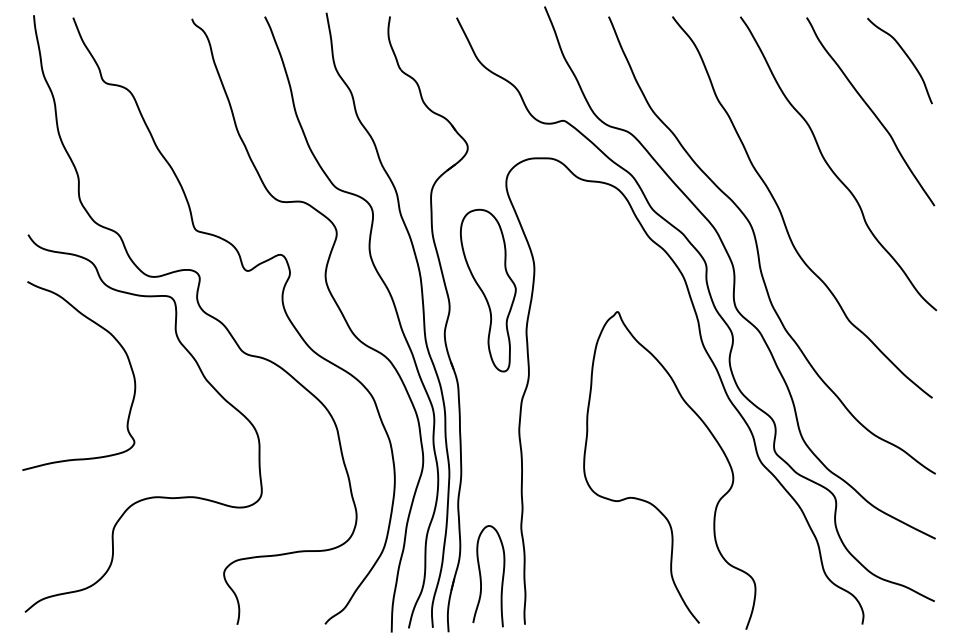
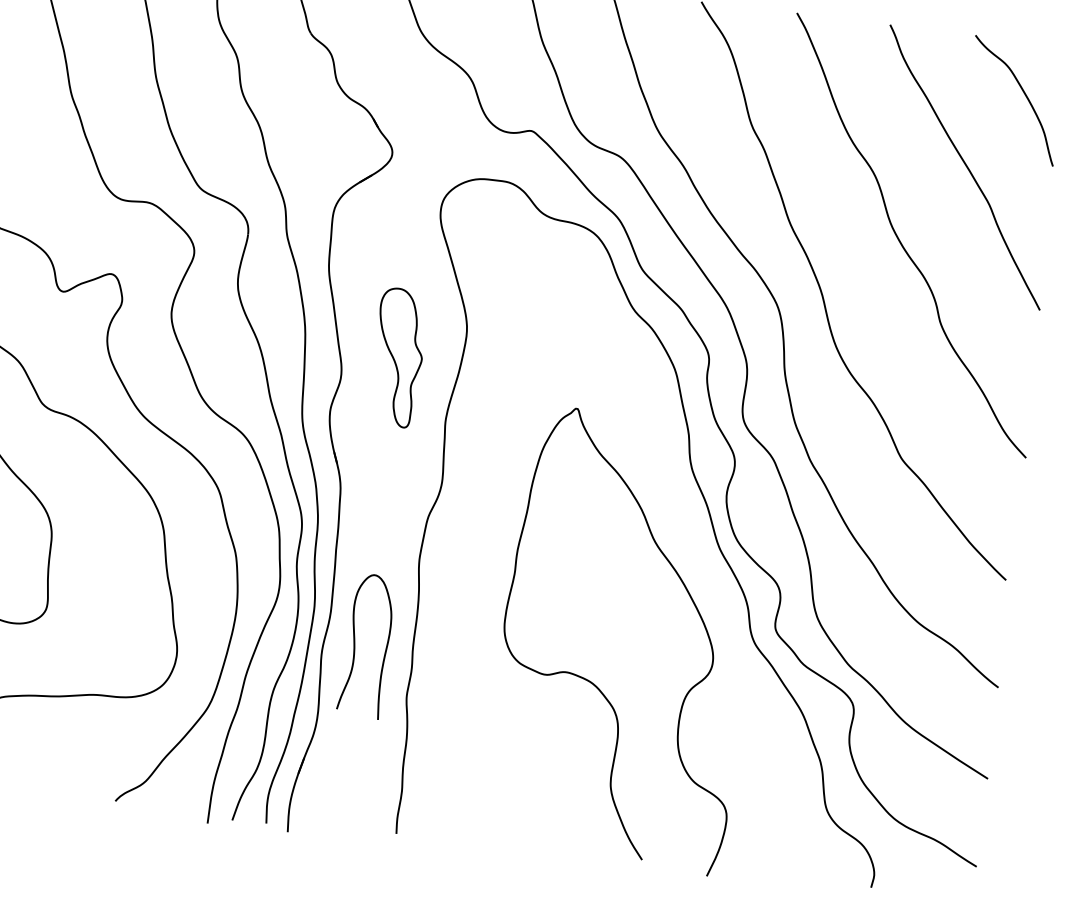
part: (488, 290) -> (398, 357), size x0.6
curve: (481, 576) -> (355, 645), moved

